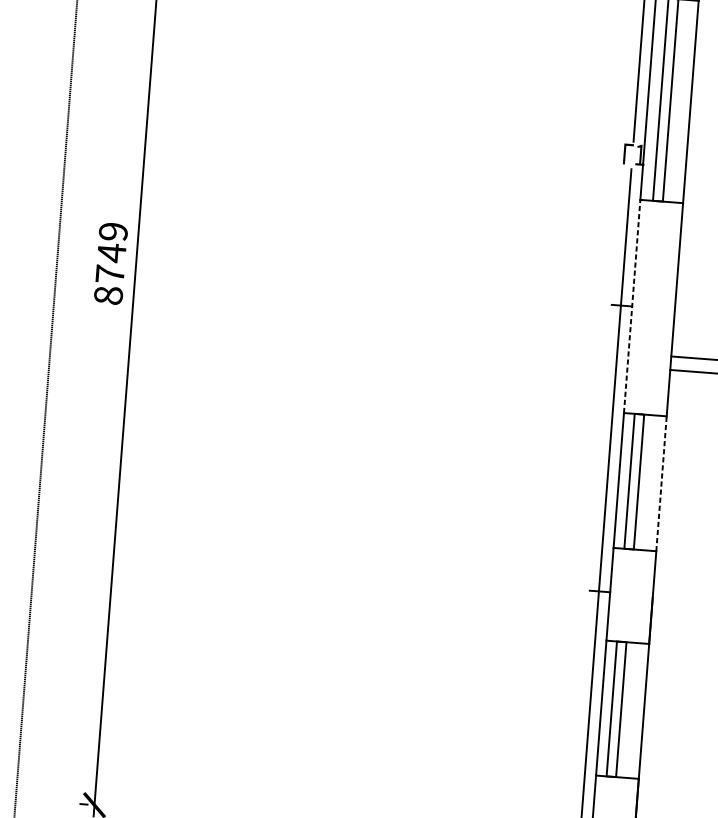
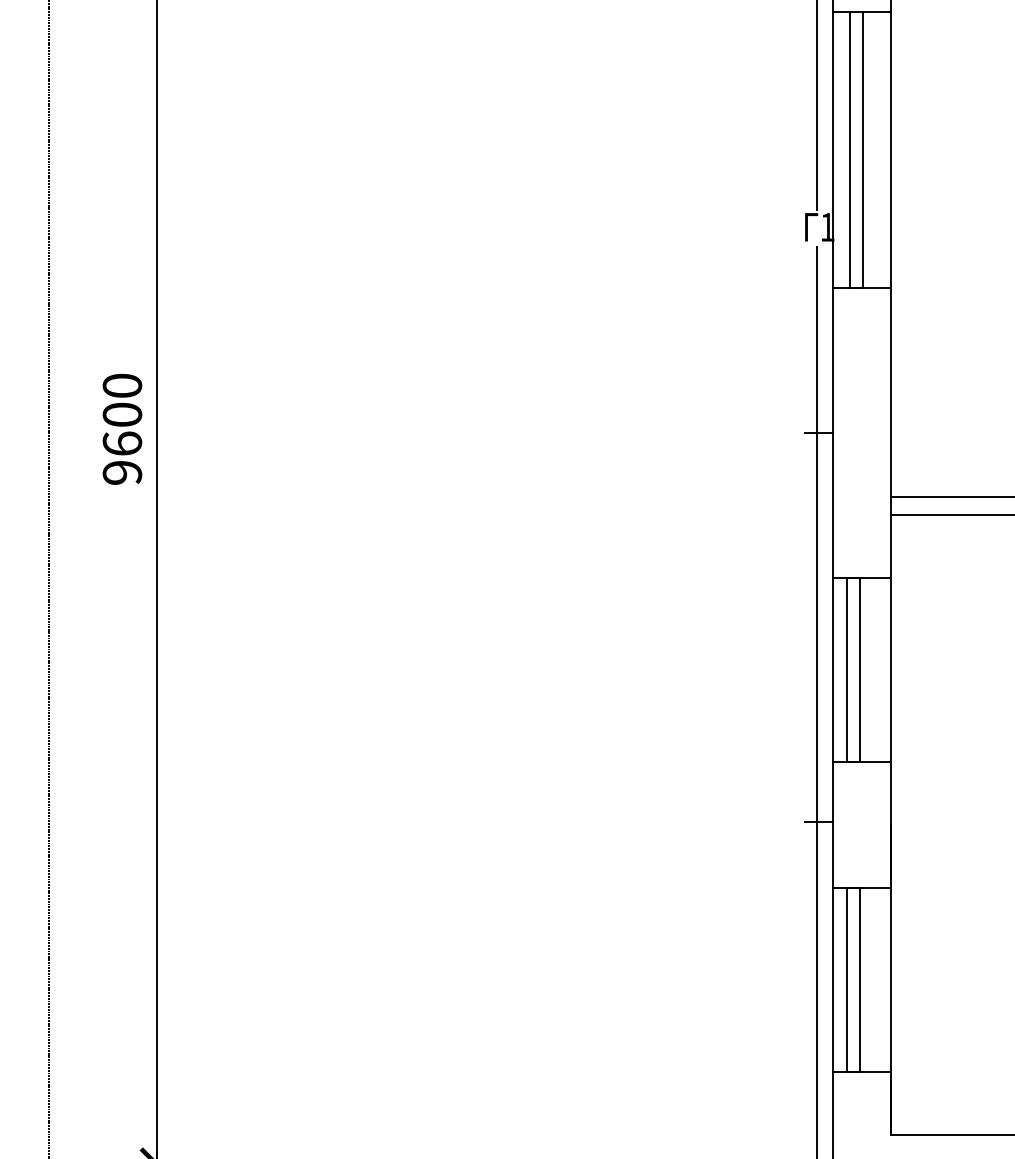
text: (111, 263) -> (122, 428), 8749 -> 9600
line: (632, 306) -> (832, 432), dashed -> solid
line: (661, 483) -> (890, 669), dashed -> solid

